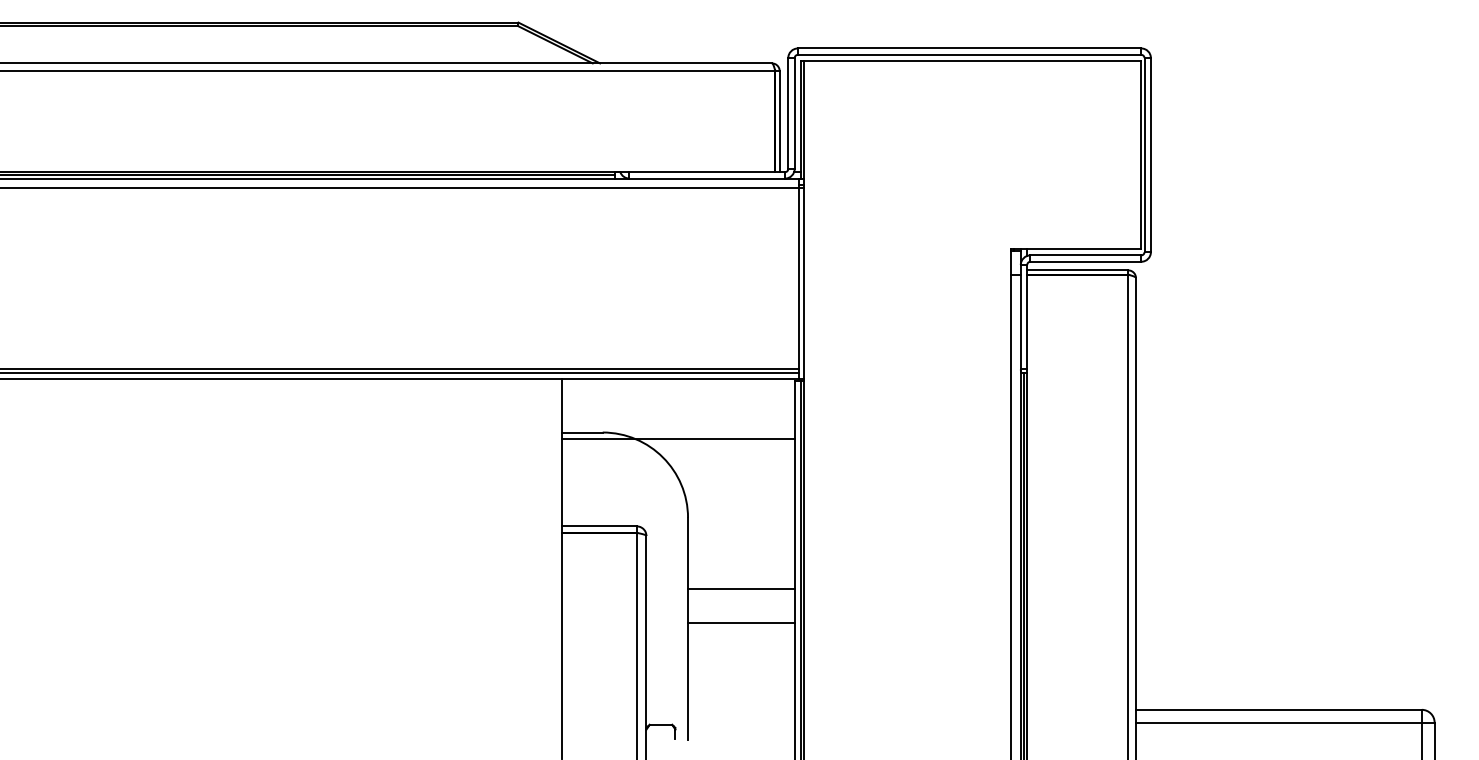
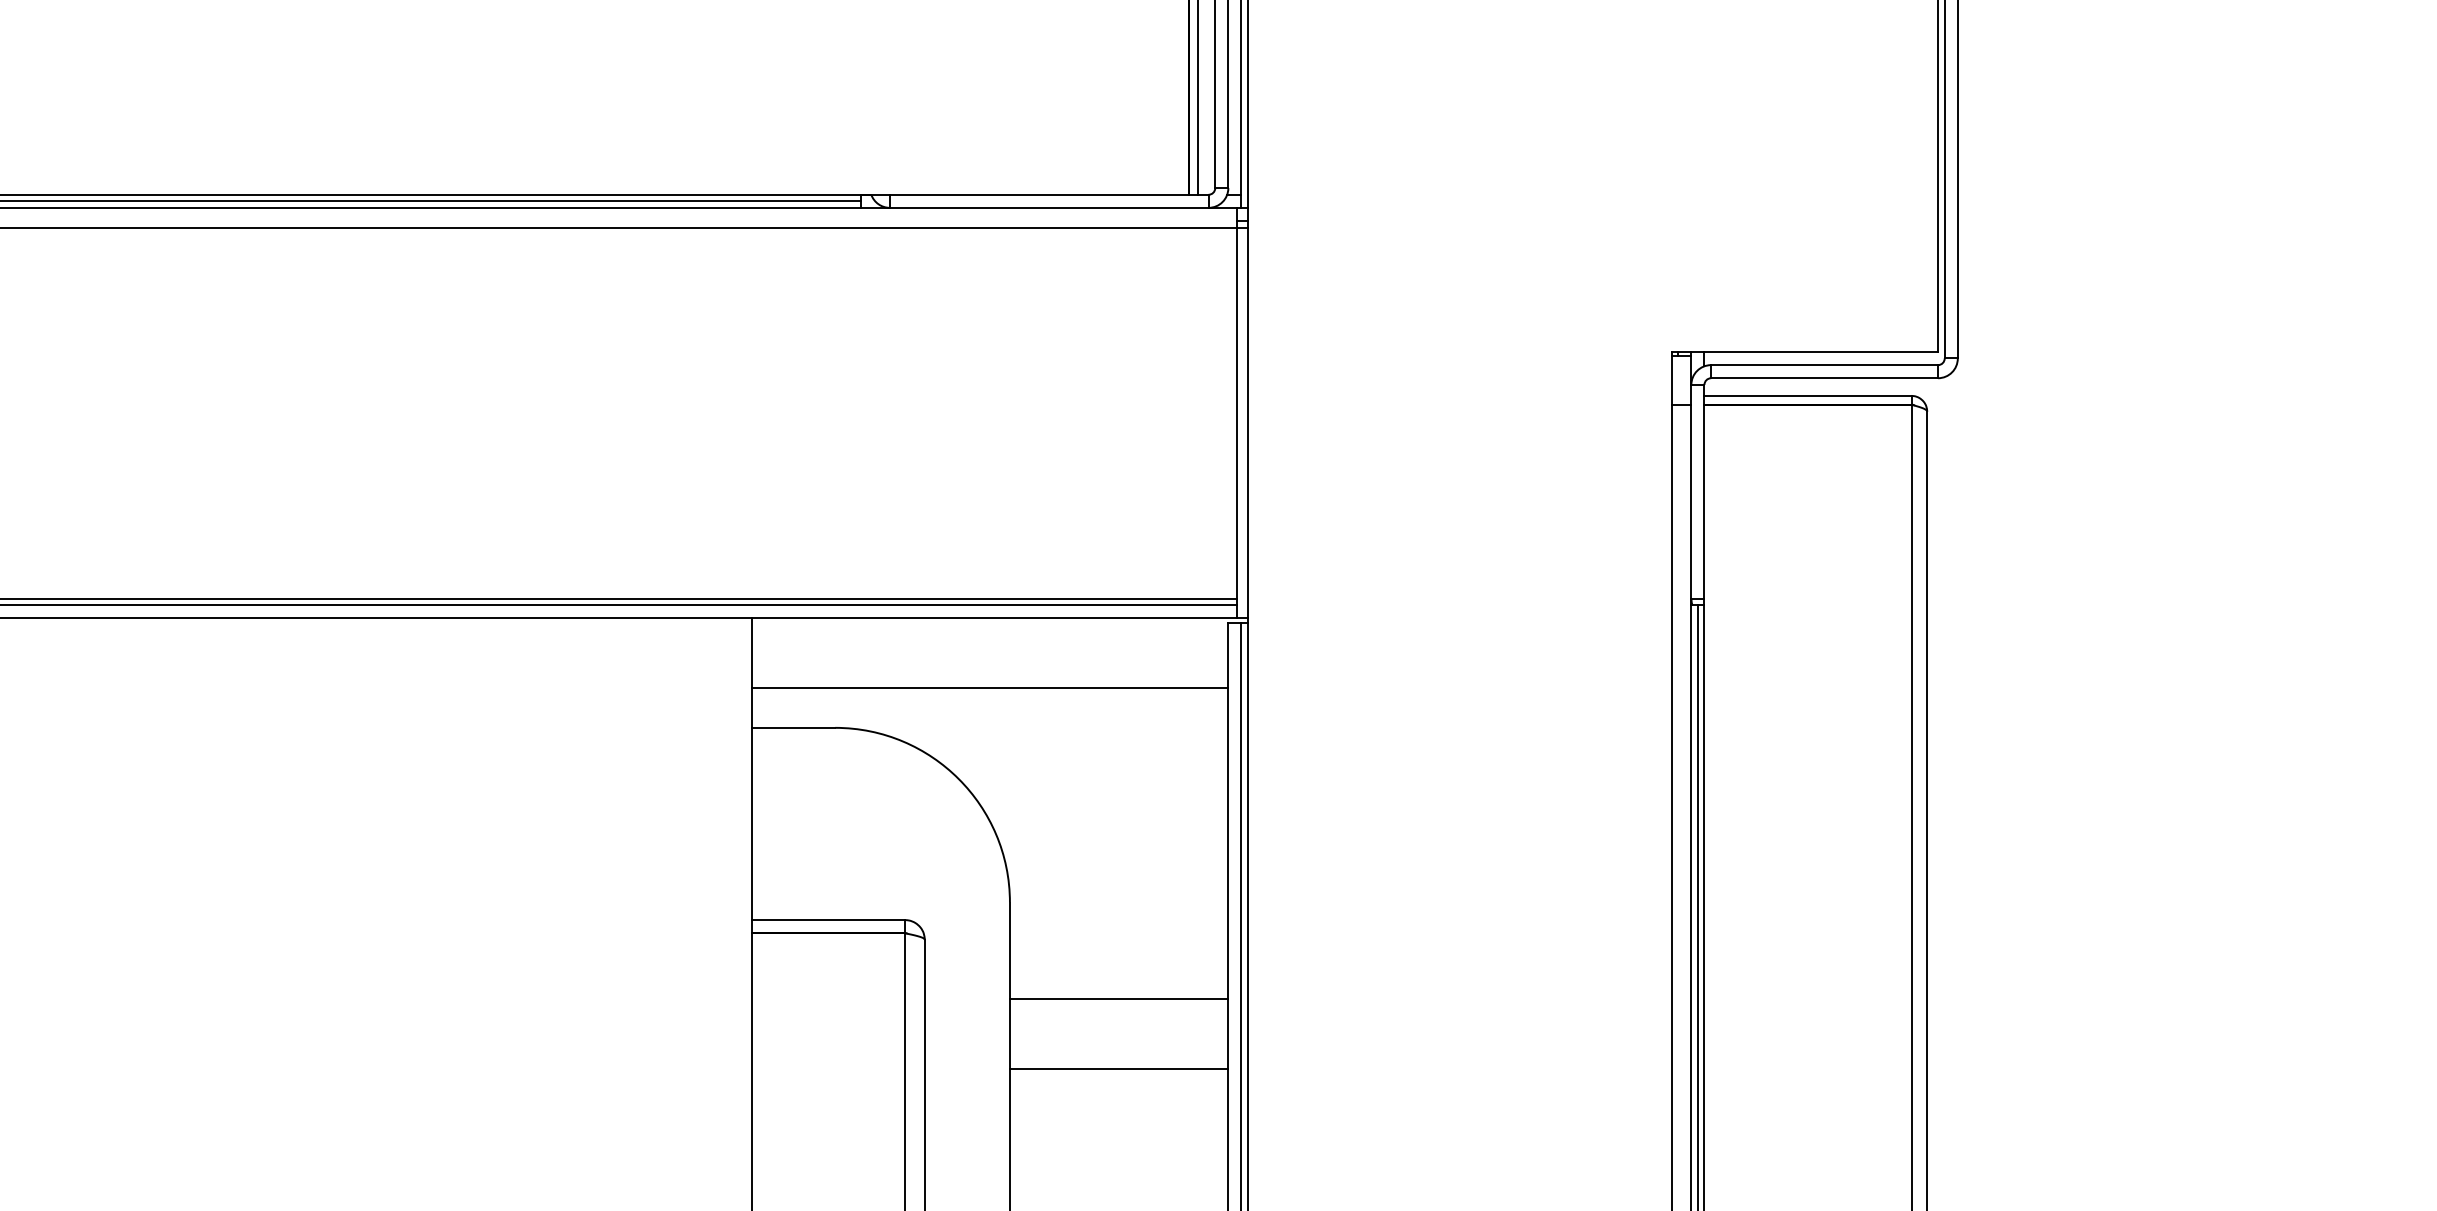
line: (678, 439) -> (990, 688), moved
line: (741, 588) -> (1119, 998), moved
line: (741, 622) -> (1119, 1067), moved

